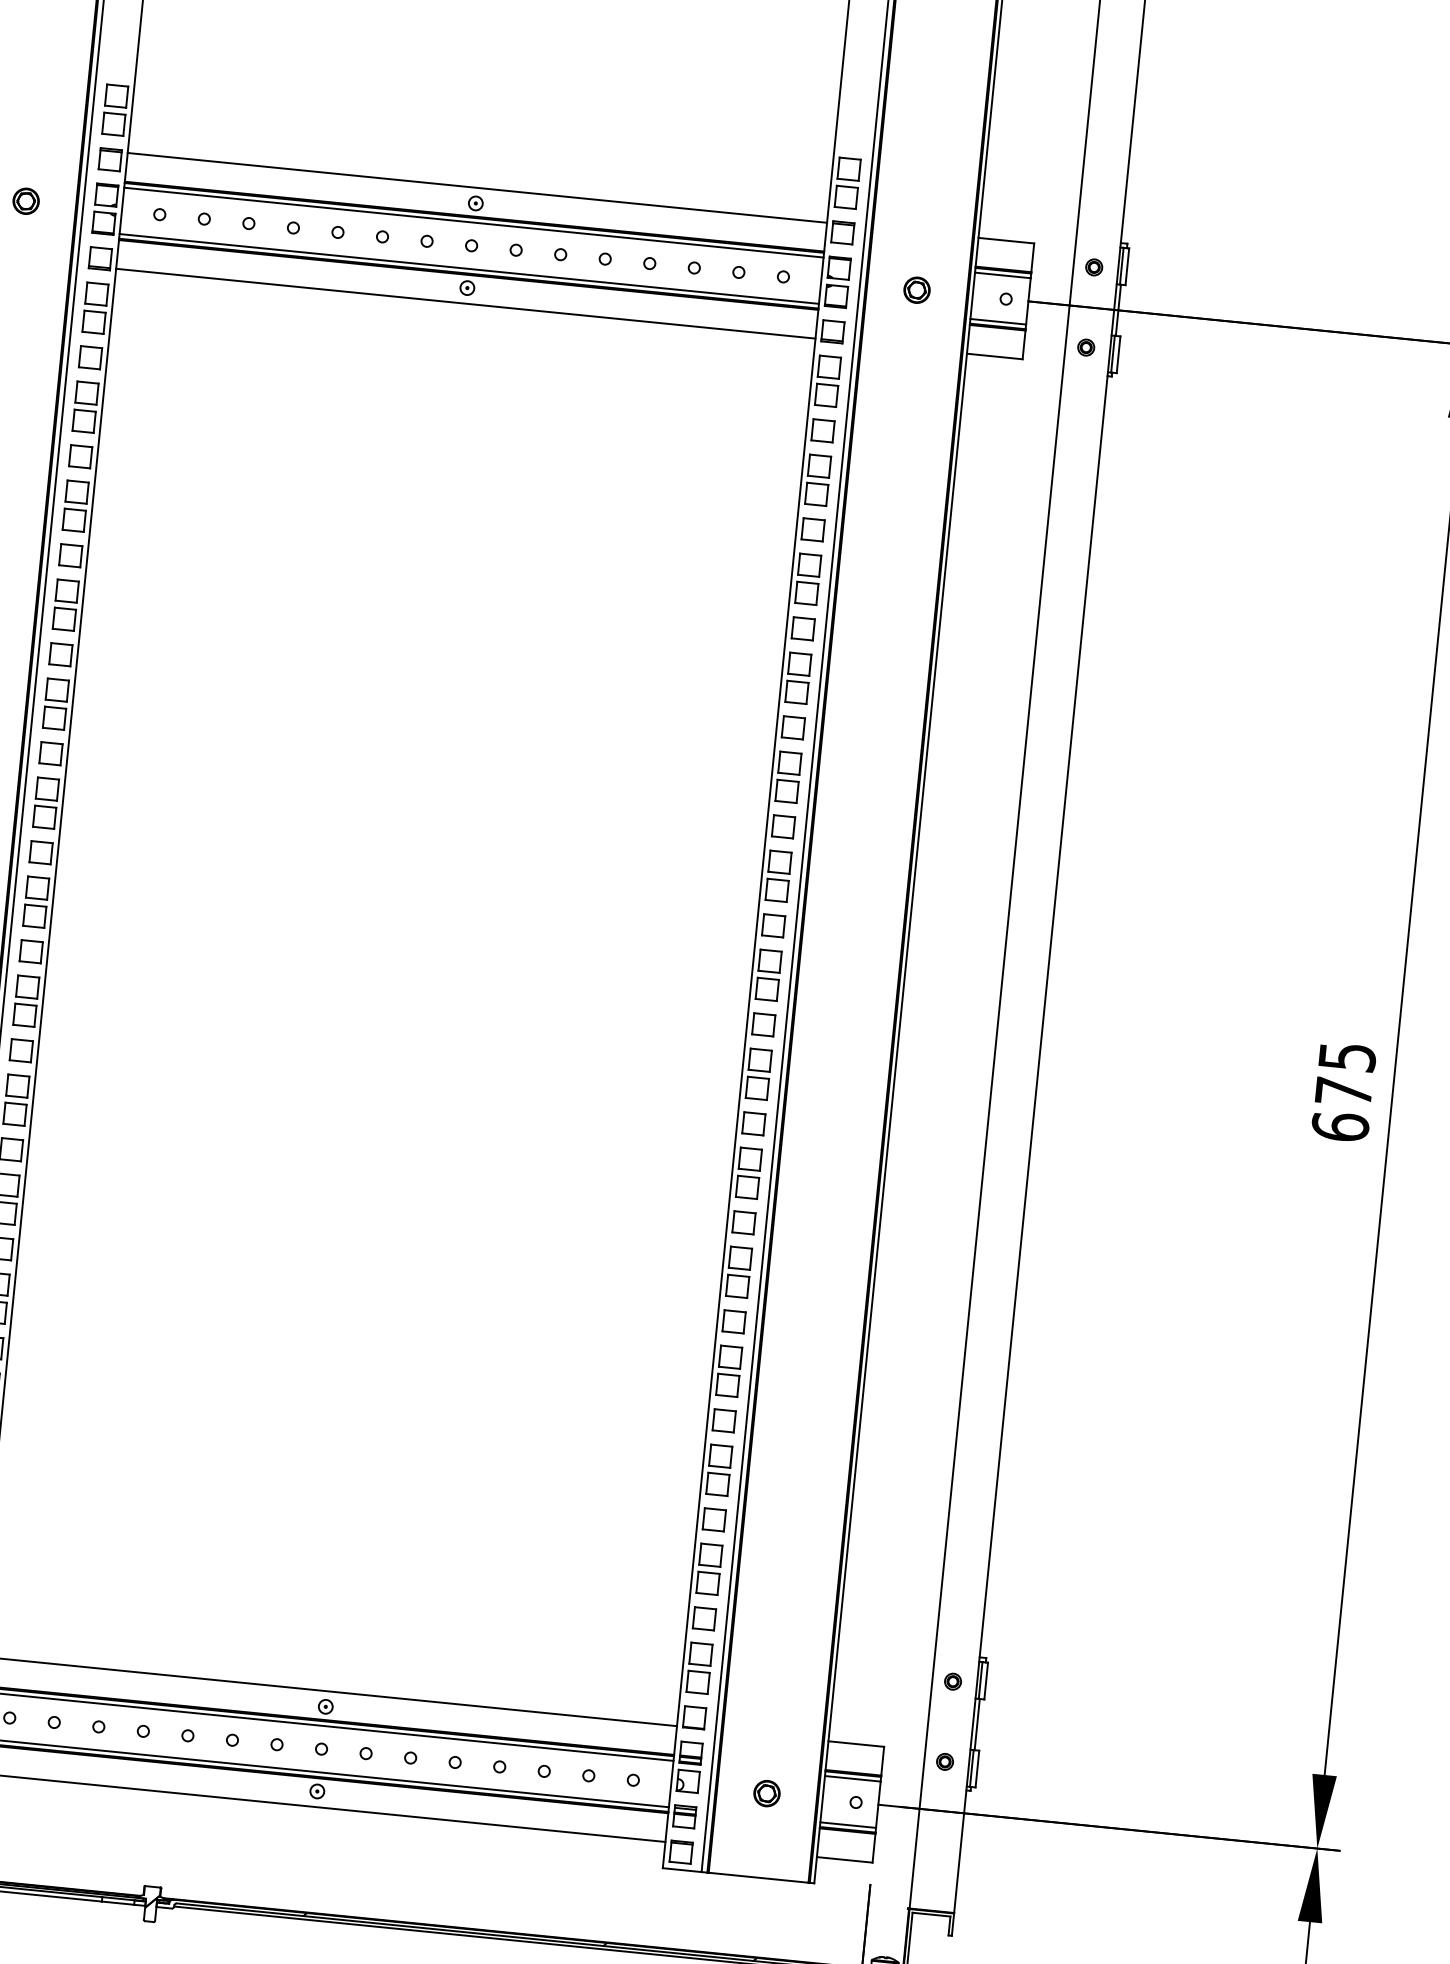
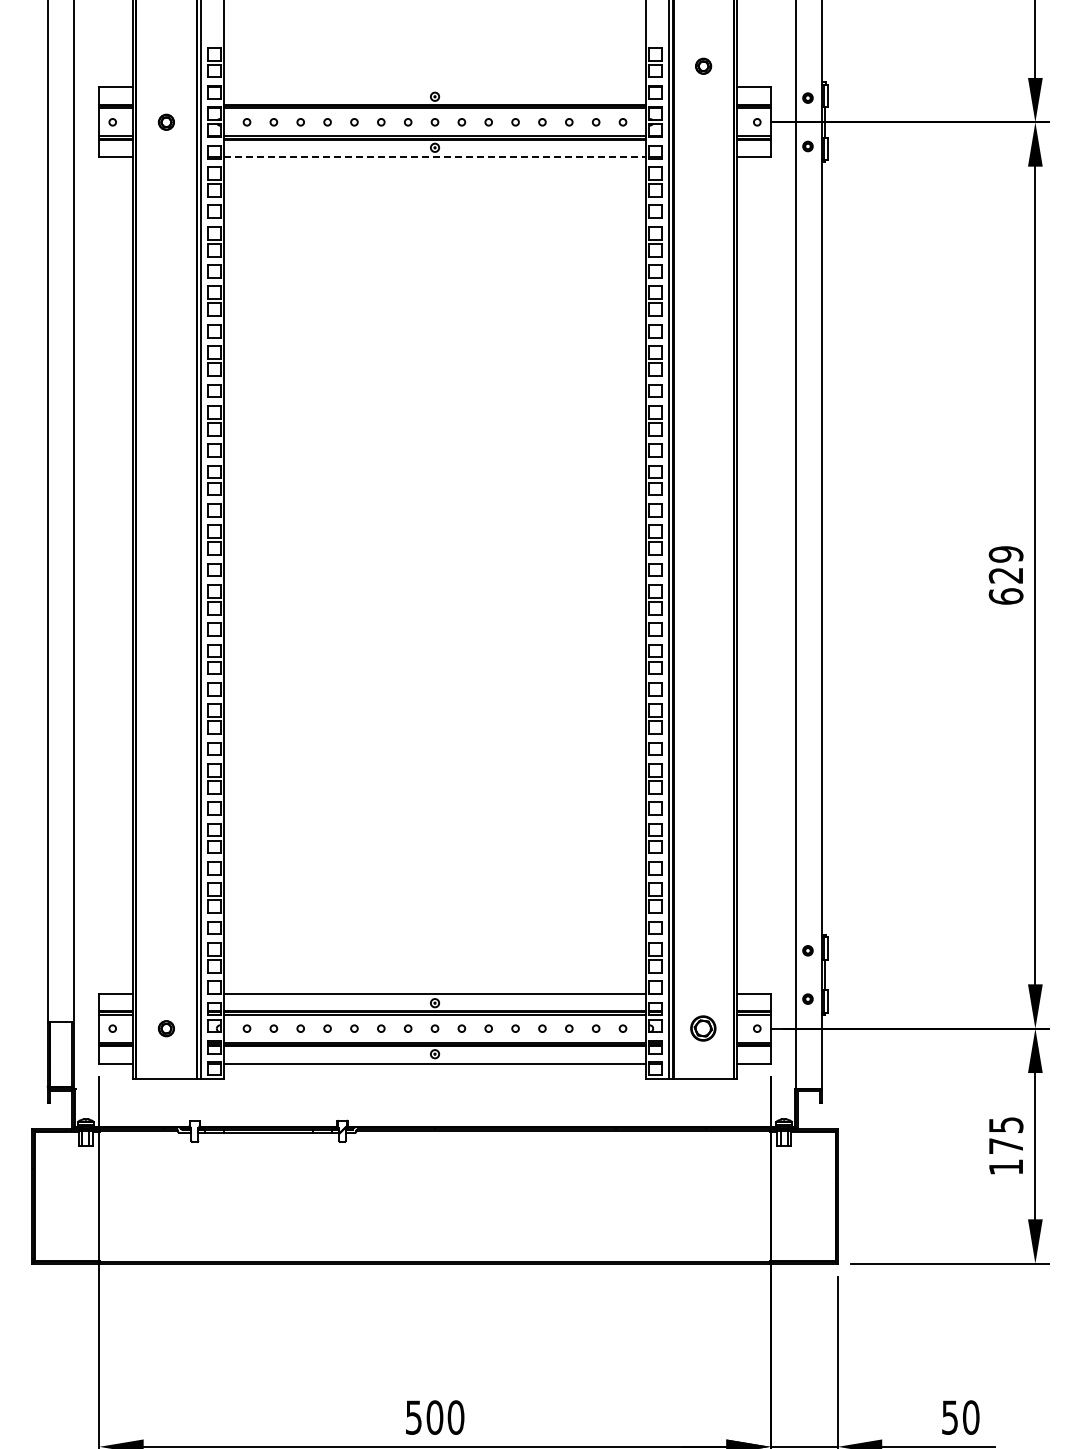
line: (476, 187) -> (434, 87), removed
part: (917, 288) -> (703, 65), moved
line: (466, 304) -> (435, 157), solid -> dashed
text: (1344, 1073) -> (1005, 564), 675 -> 629
part: (766, 1793) -> (703, 1028), size x1.6

